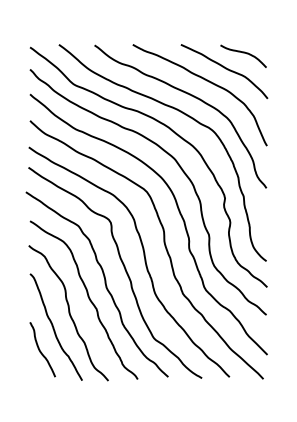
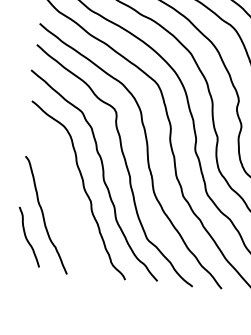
curve: (68, 313) -> (60, 202), removed

